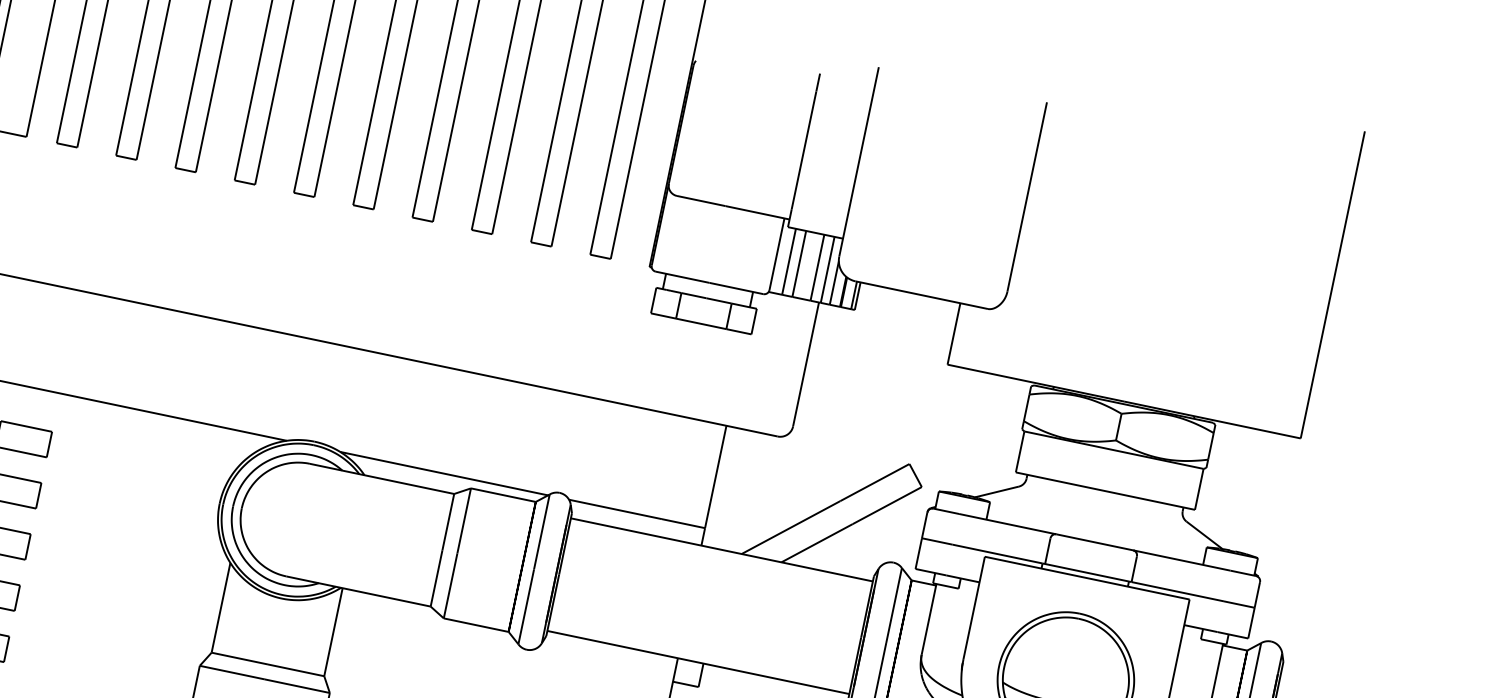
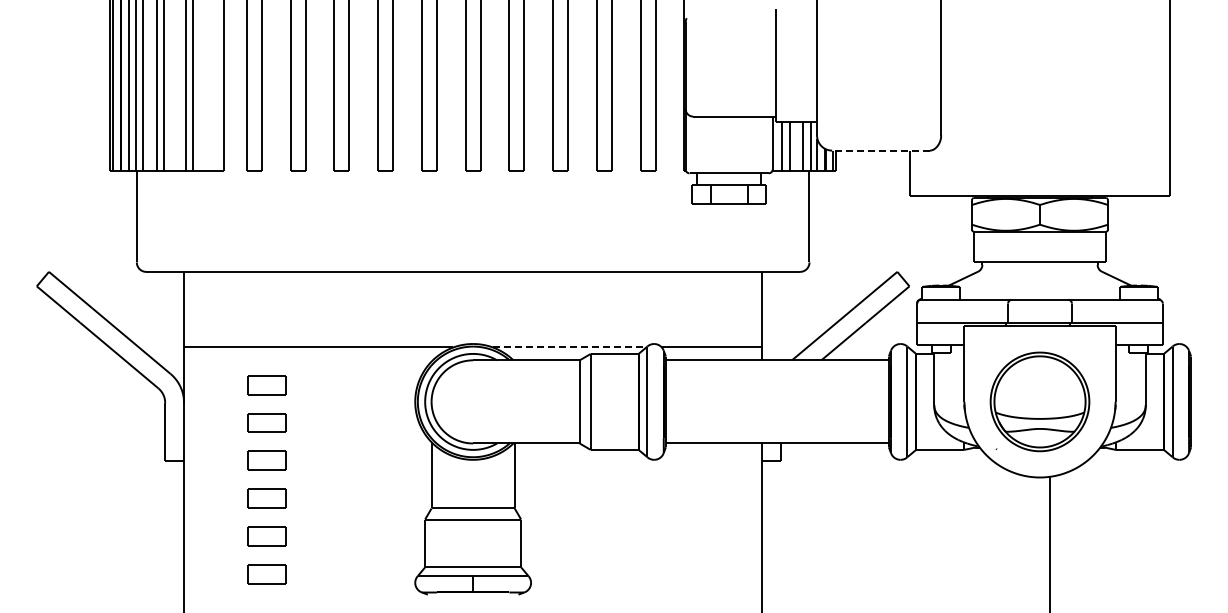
line: (922, 295) -> (881, 150), solid -> dashed
line: (445, 473) -> (570, 347), solid -> dashed

